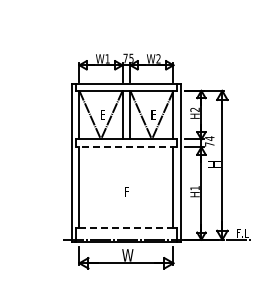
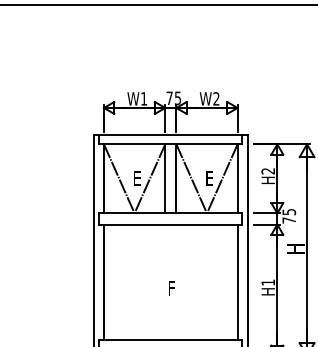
text: (209, 138) -> (288, 211), 74 -> 75
line: (125, 147) -> (169, 224), dashed -> solid
line: (126, 228) -> (170, 339), dashed -> solid

